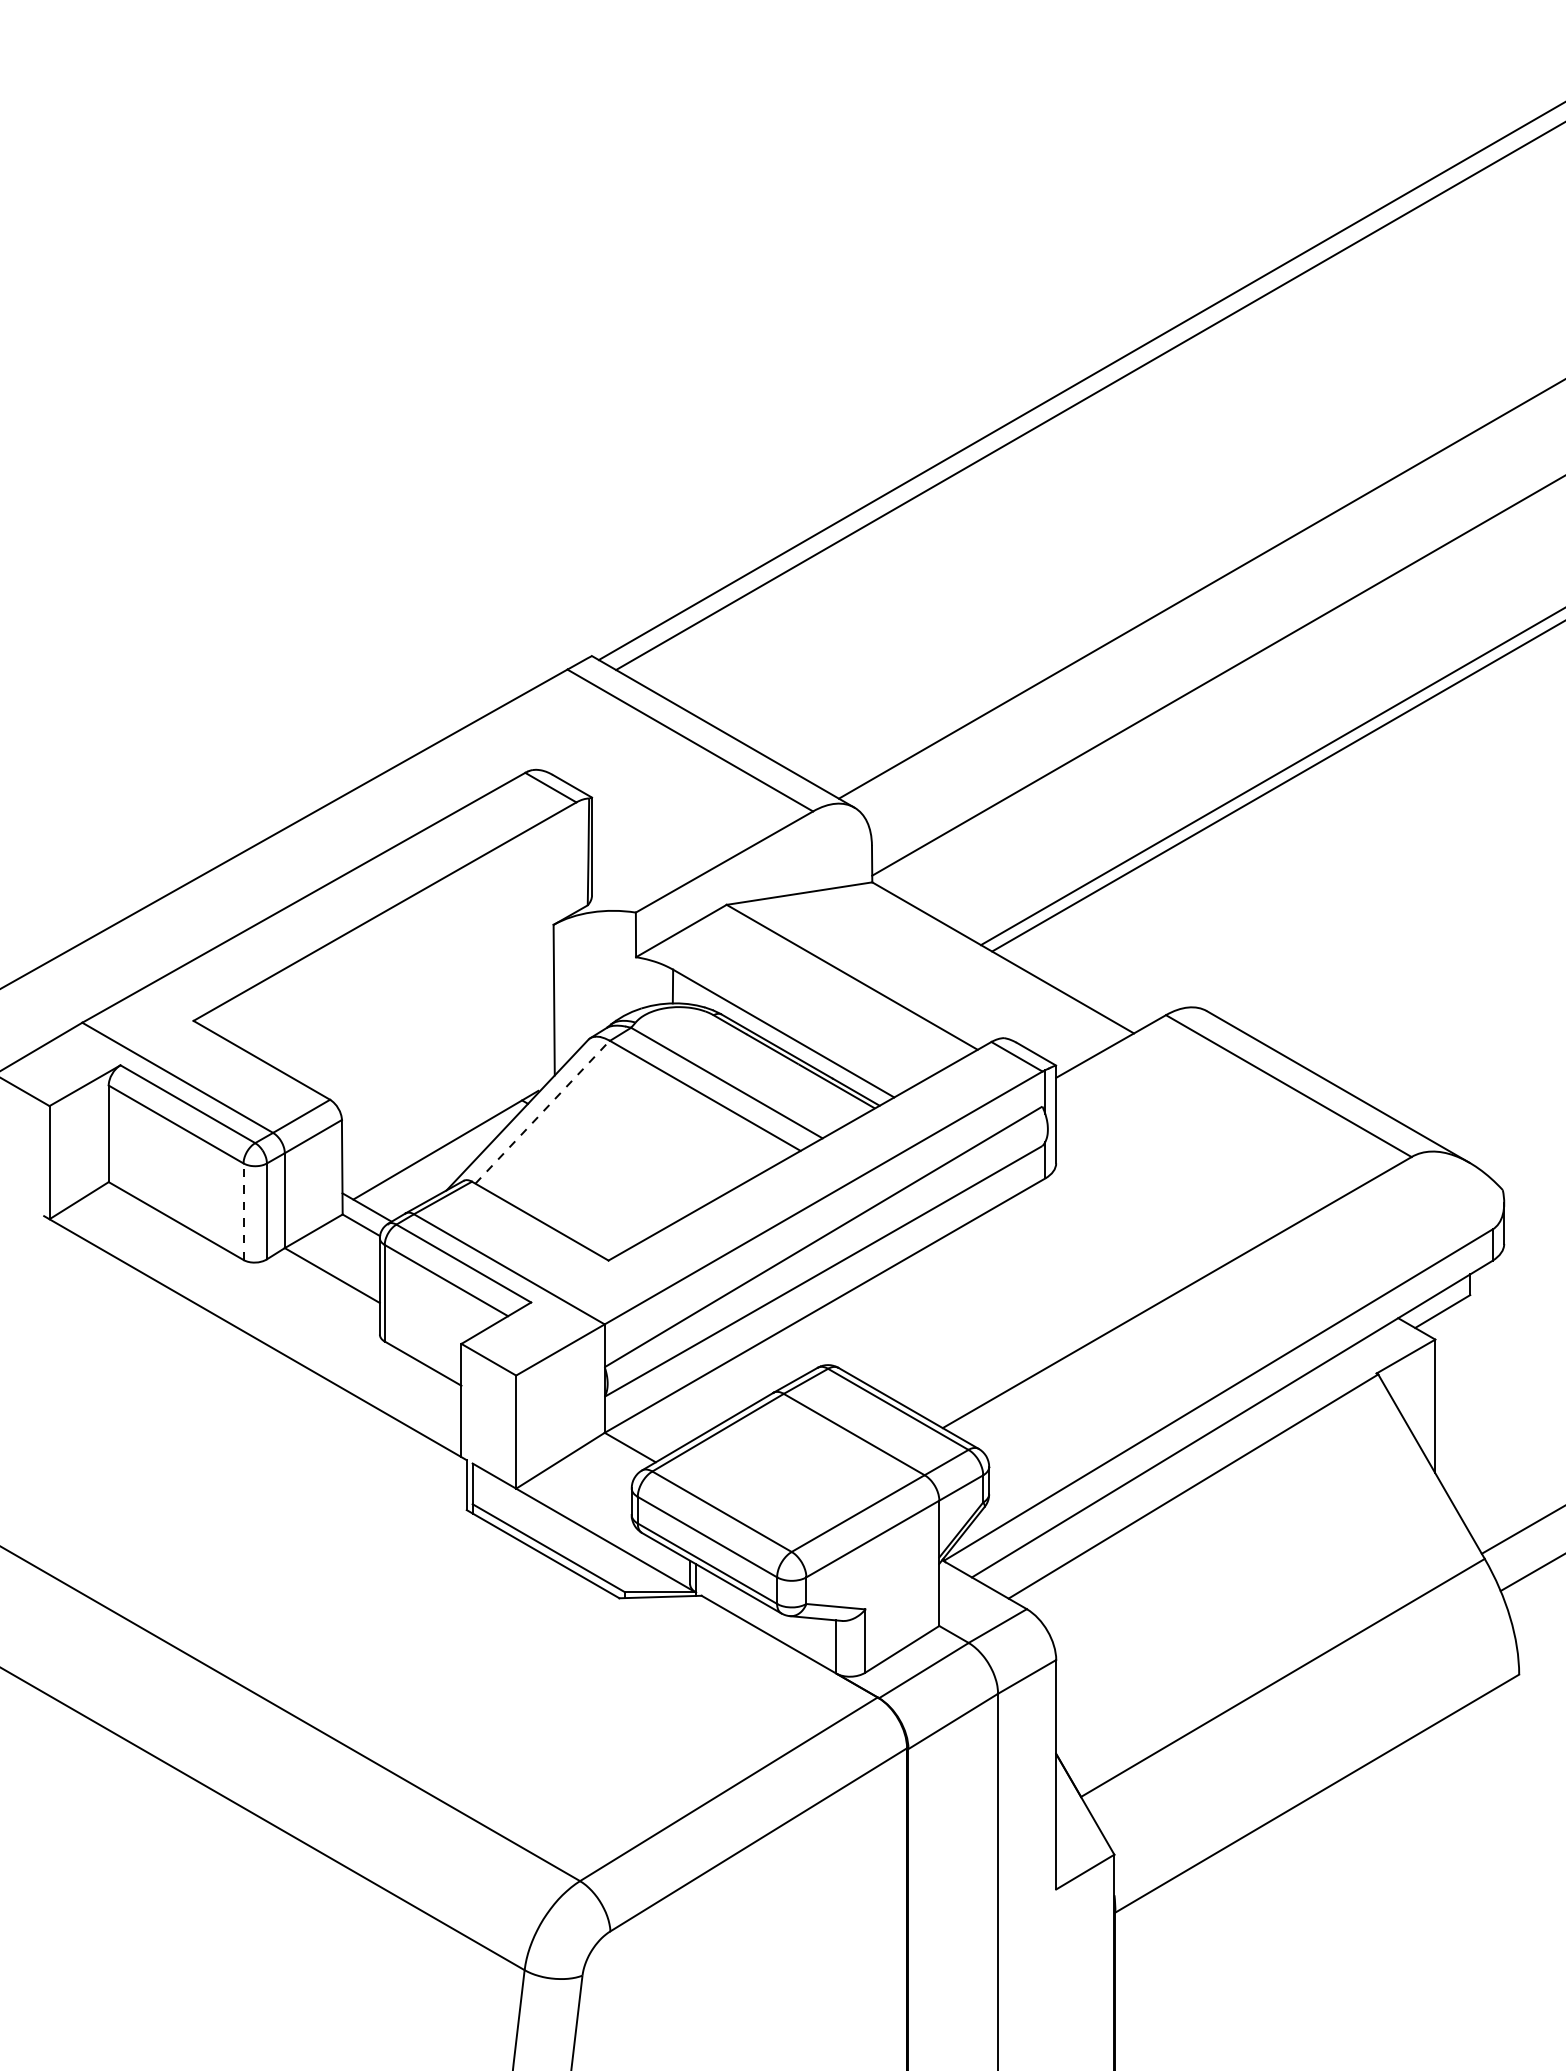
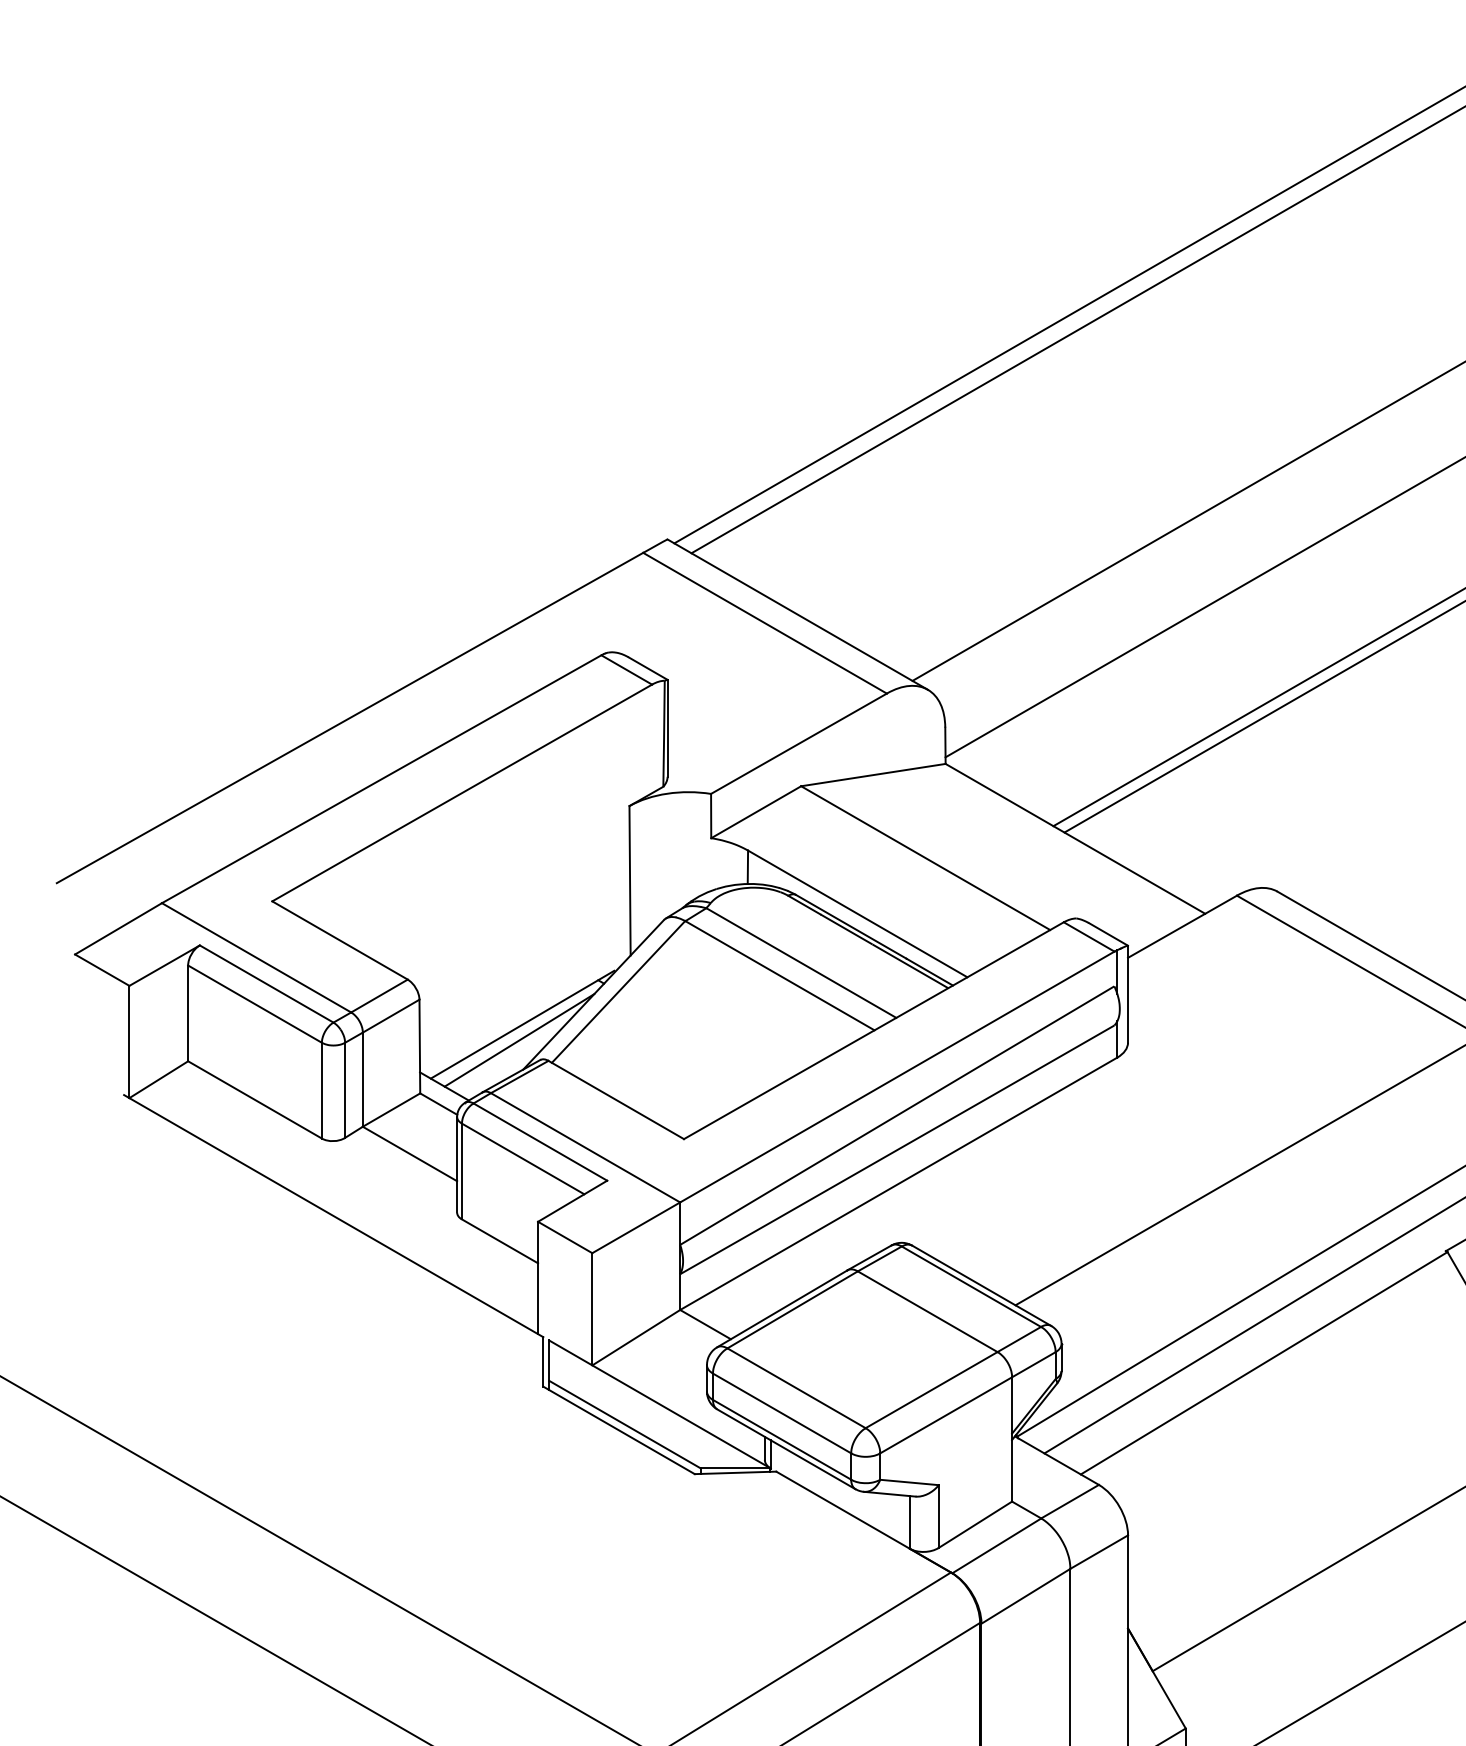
line: (542, 1111) -> (618, 991), dashed -> solid
line: (442, 1160) -> (519, 1039), added
line: (243, 1211) -> (321, 1090), dashed -> solid

